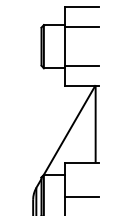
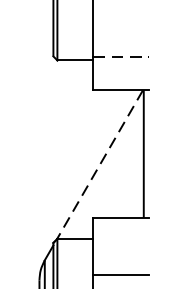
line: (82, 66) -> (121, 57), solid -> dashed
line: (69, 130) -> (100, 164), solid -> dashed

